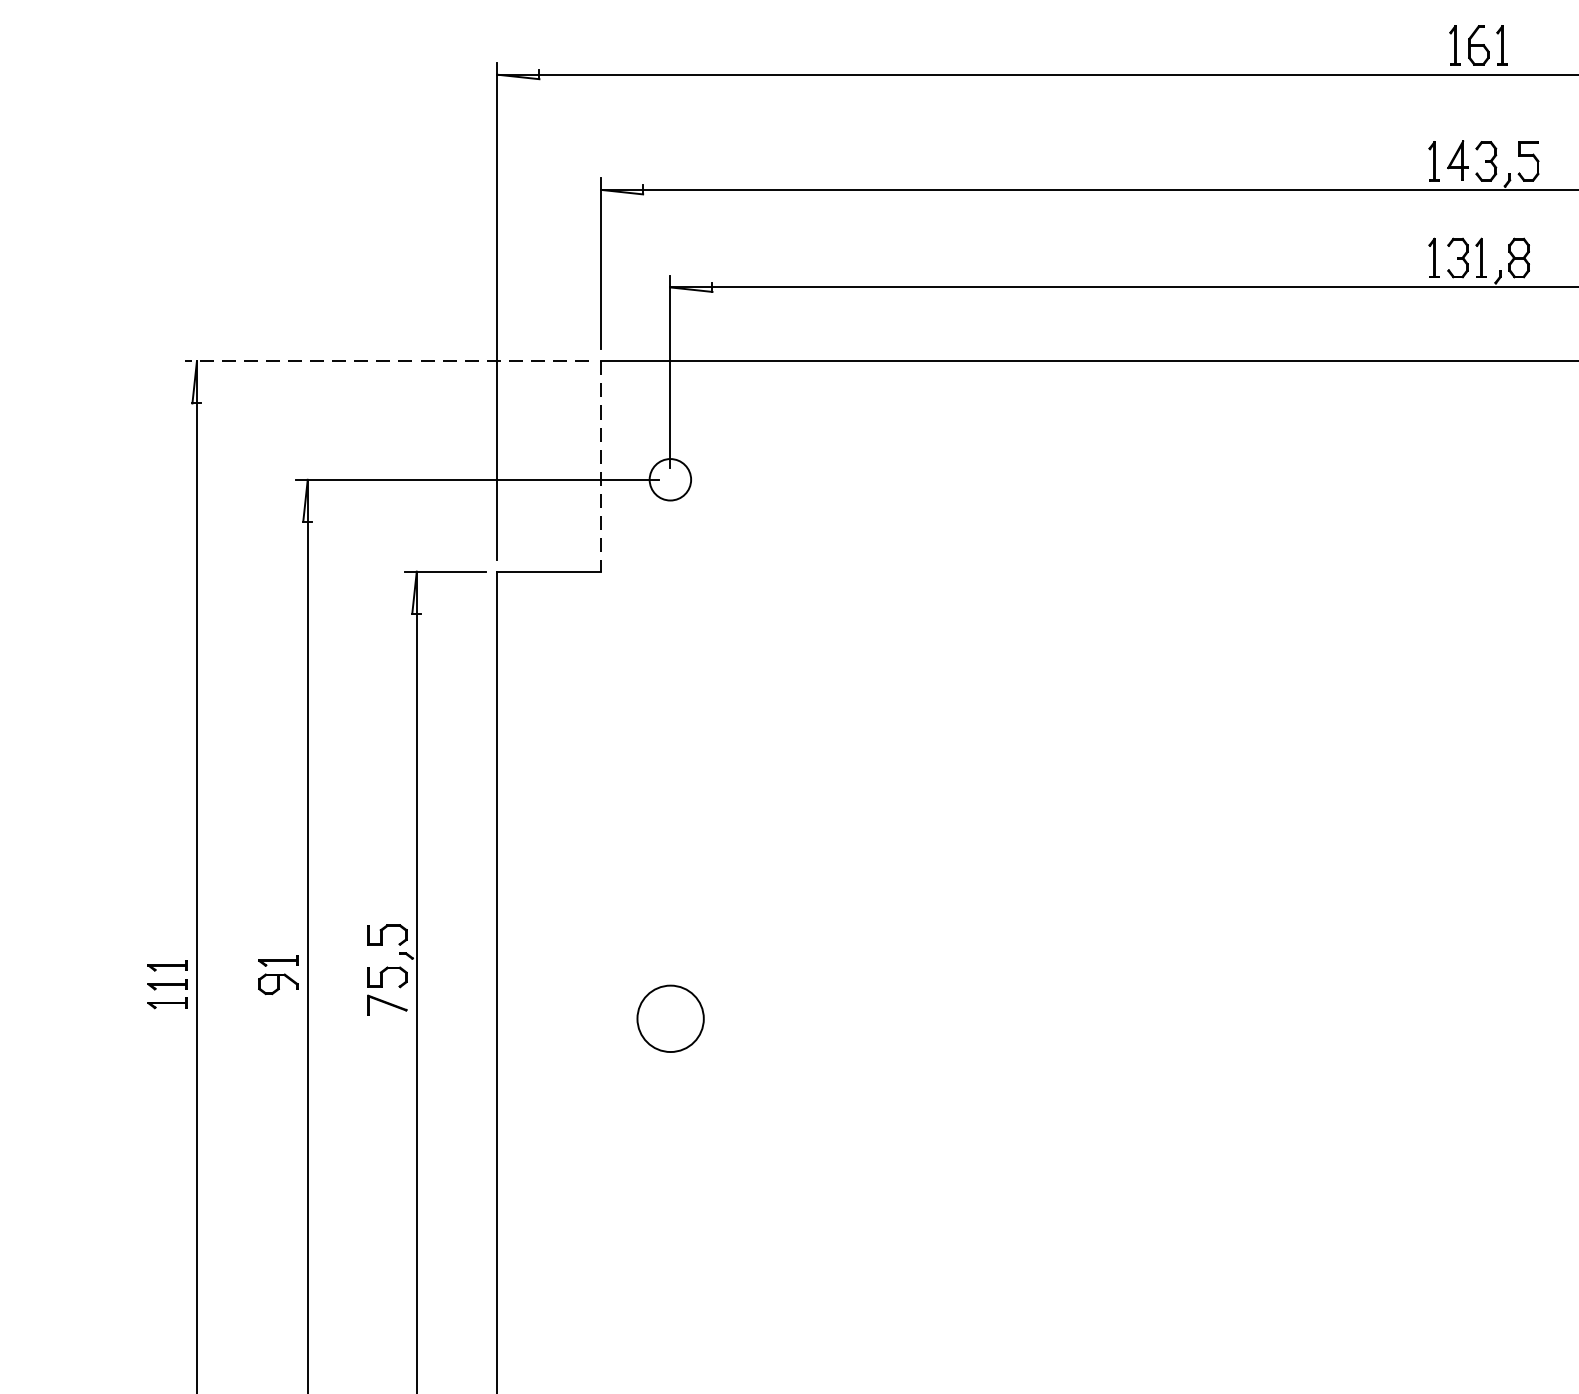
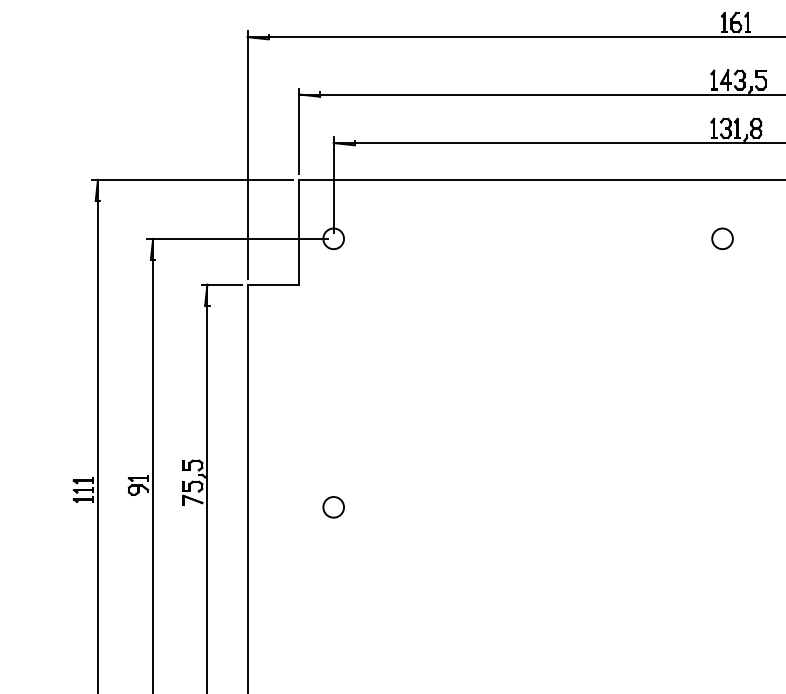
line: (386, 360) -> (192, 179), dashed -> solid
line: (601, 467) -> (299, 232), dashed -> solid
circle: (1451, 479) -> (722, 238), added
circle: (670, 1019) -> (333, 507), size x0.62

